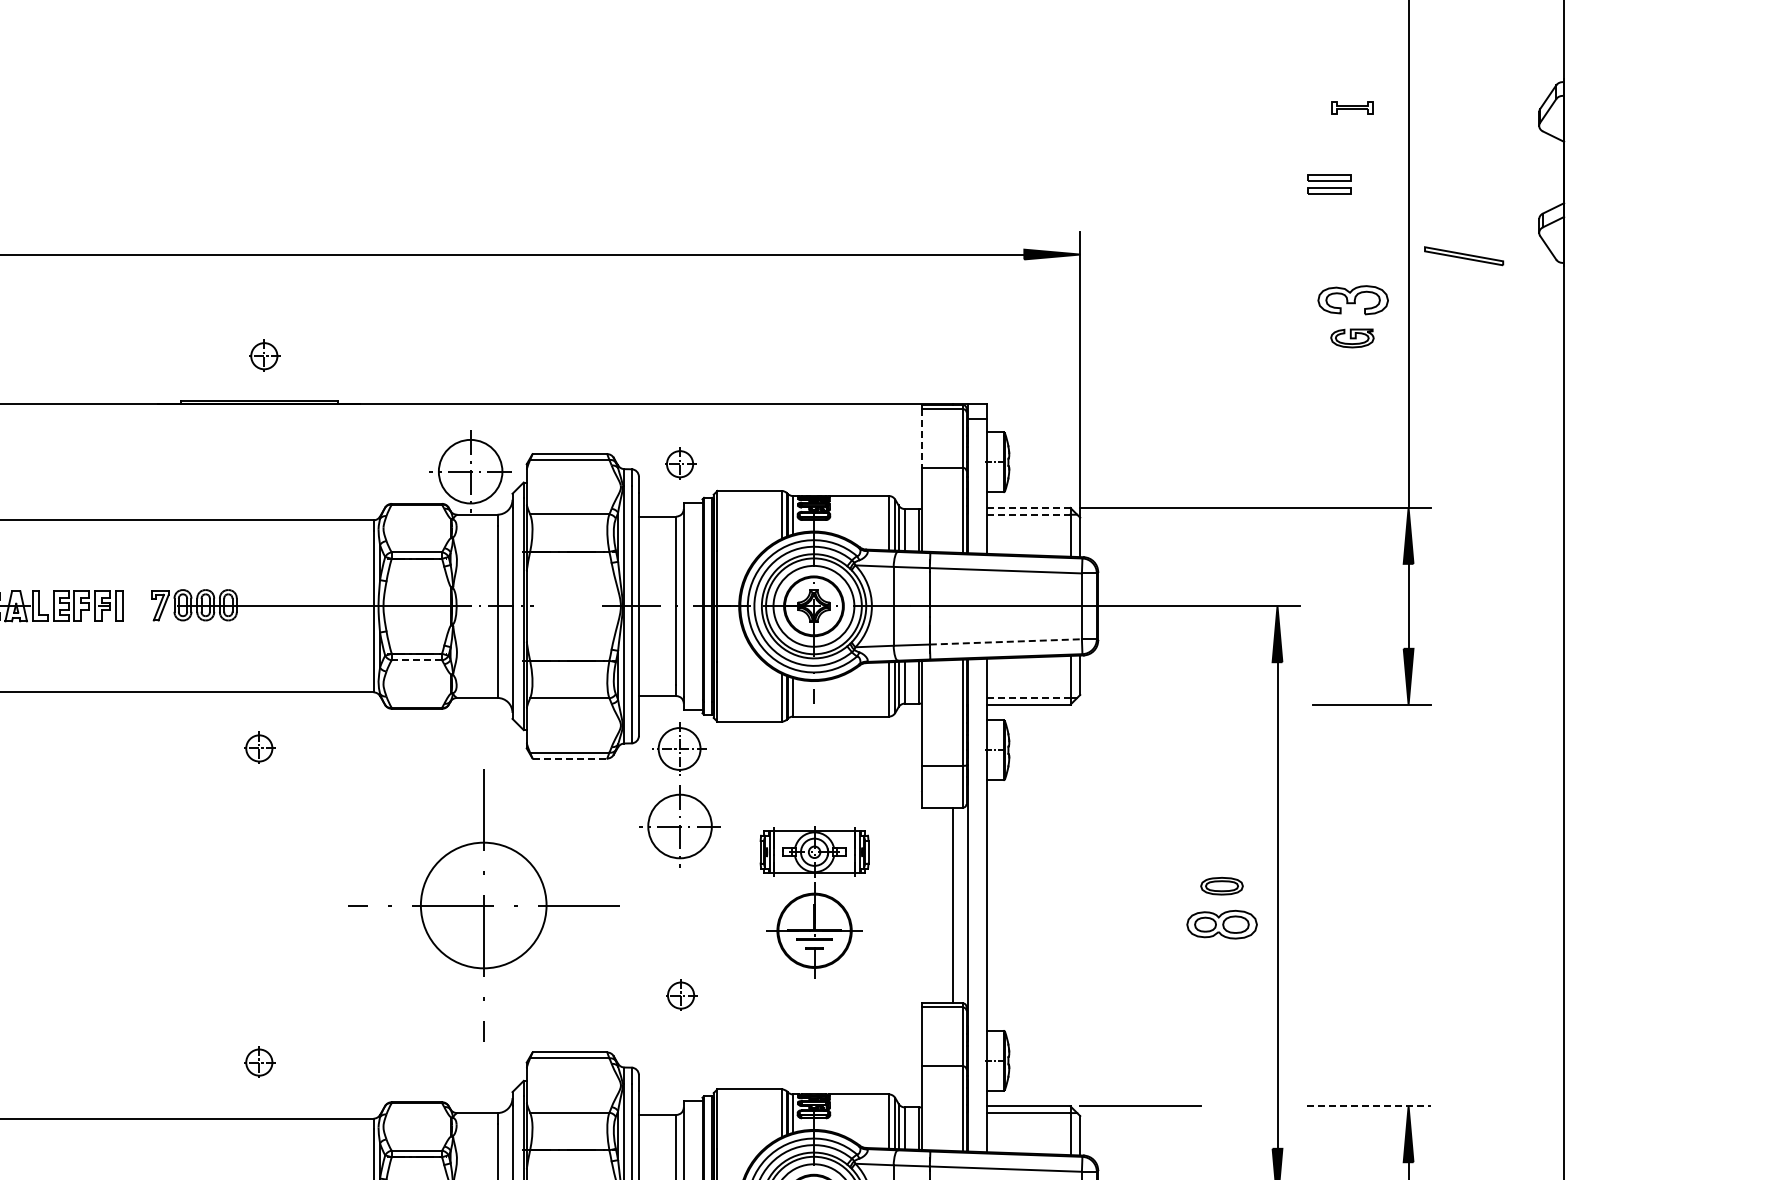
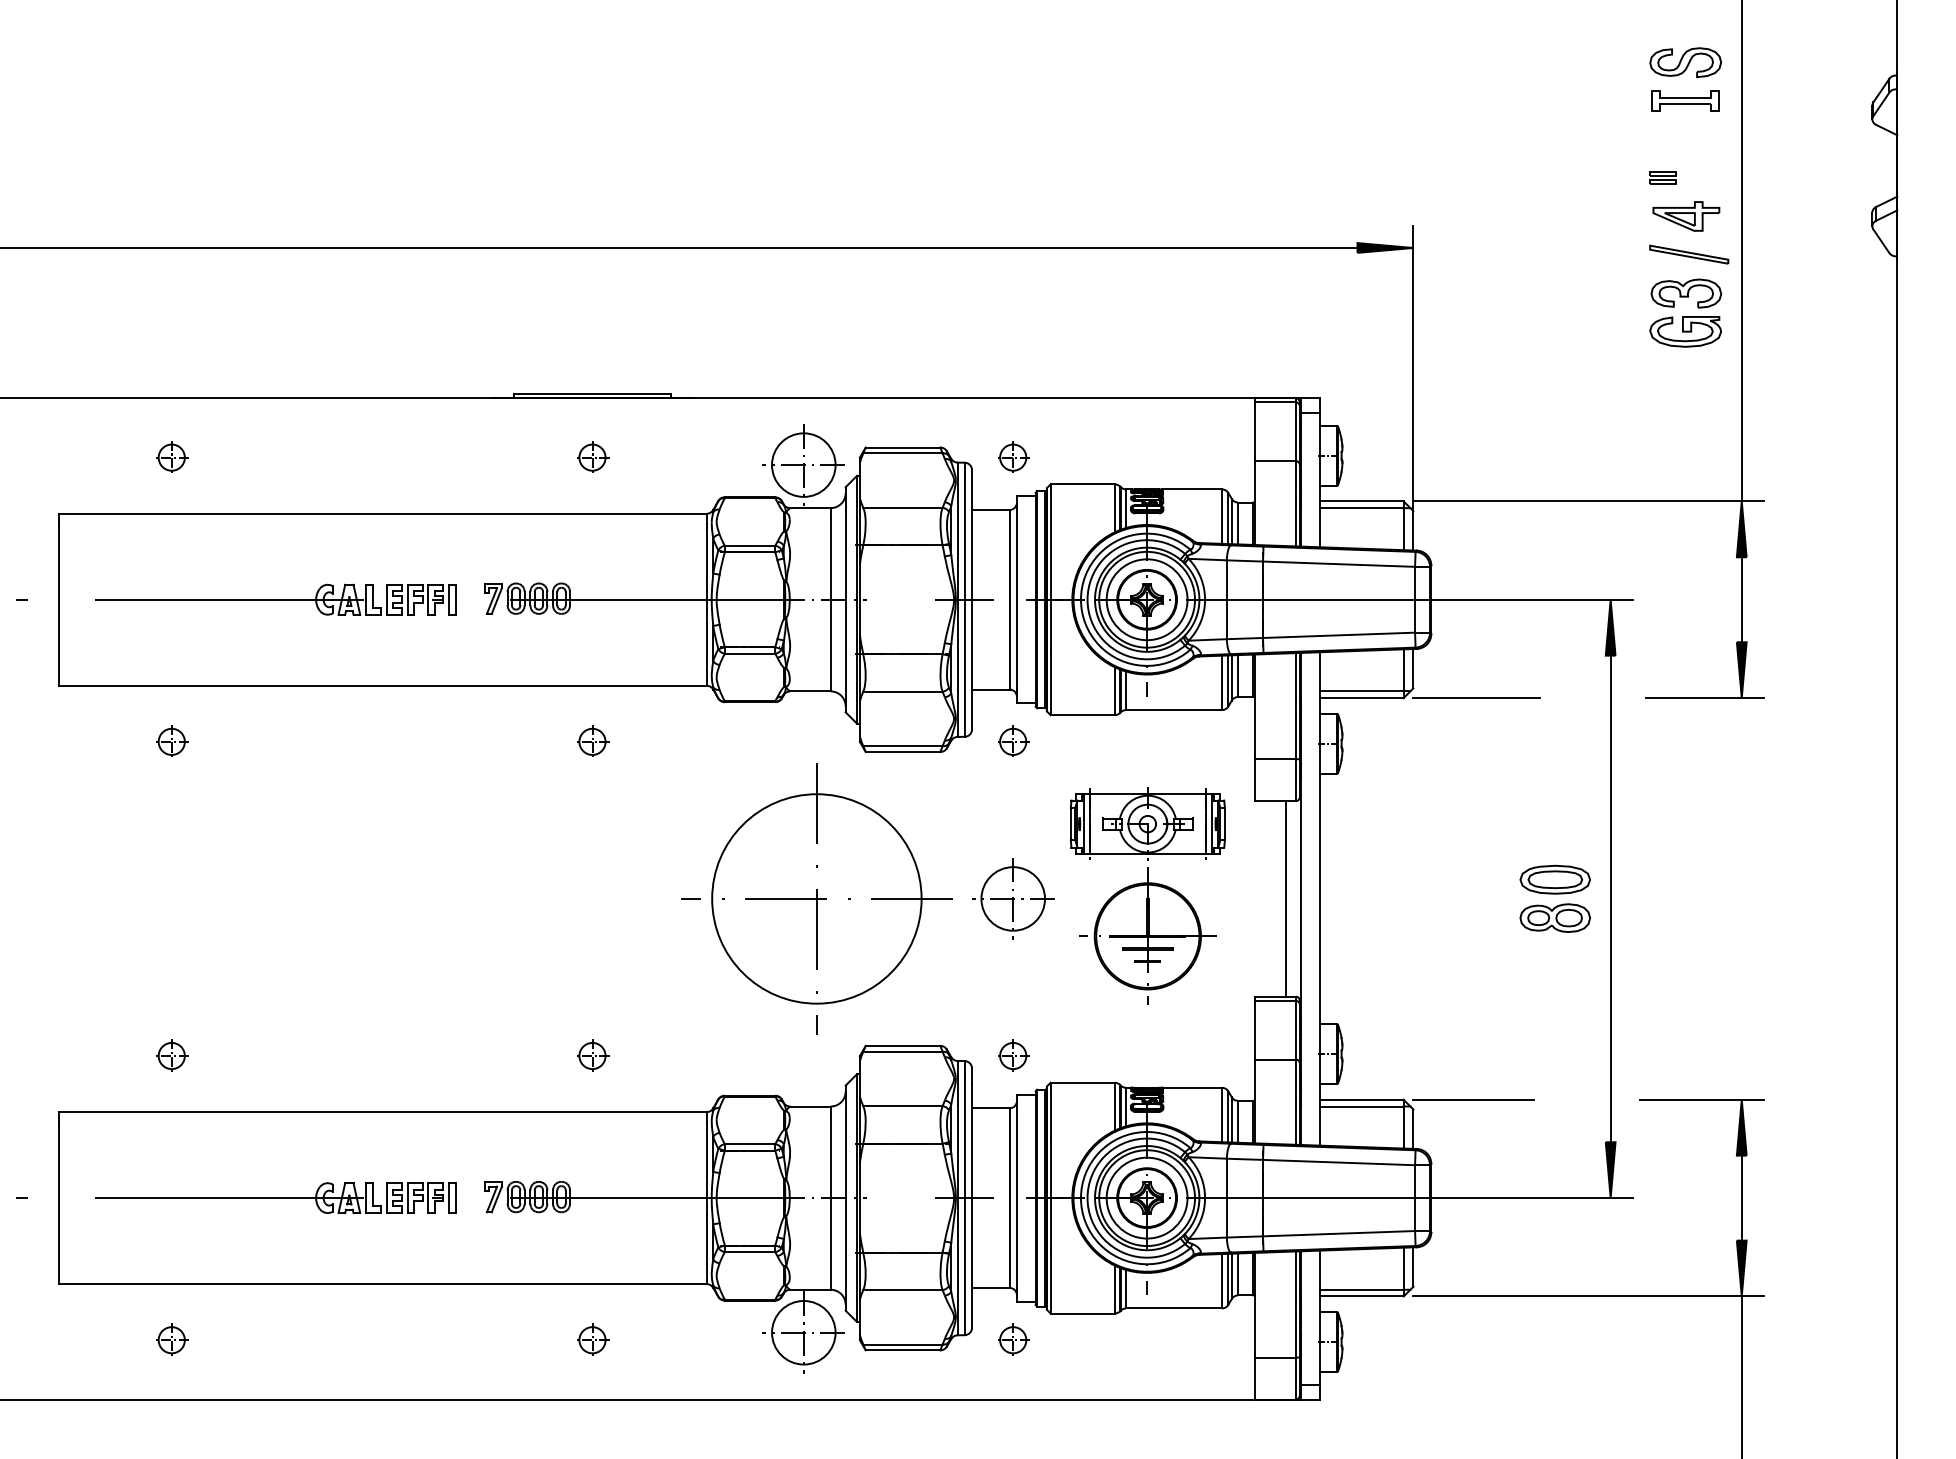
part: (1352, 69) -> (1685, 62), added
part: (1352, 107) -> (1685, 100), size x1.67
part: (1329, 184) -> (1662, 177), size x0.62
part: (1353, 223) -> (1686, 216), added
part: (1464, 256) -> (1689, 254), moved
part: (1352, 338) -> (1685, 331), size x1.67
part: (265, 355) -> (593, 456), moved
line: (921, 439) -> (1254, 432), dashed -> solid
line: (1028, 508) -> (1361, 501), dashed -> solid
line: (1028, 515) -> (1361, 508), dashed -> solid
line: (1006, 642) -> (1339, 635), dashed -> solid
line: (416, 660) -> (749, 653), dashed -> solid
line: (1028, 698) -> (1361, 691), dashed -> solid
line: (1143, 705) -> (1476, 698), added
part: (680, 747) -> (1013, 740), size x0.62
line: (570, 758) -> (903, 751), dashed -> solid
part: (680, 826) -> (1013, 898), moved
part: (1221, 886) -> (1554, 879), size x1.67
part: (814, 902) -> (1147, 895), size x1.43
circle: (483, 905) -> (816, 898), size x1.67
part: (681, 995) -> (1013, 1055), moved
line: (1369, 1106) -> (1702, 1099), dashed -> solid

